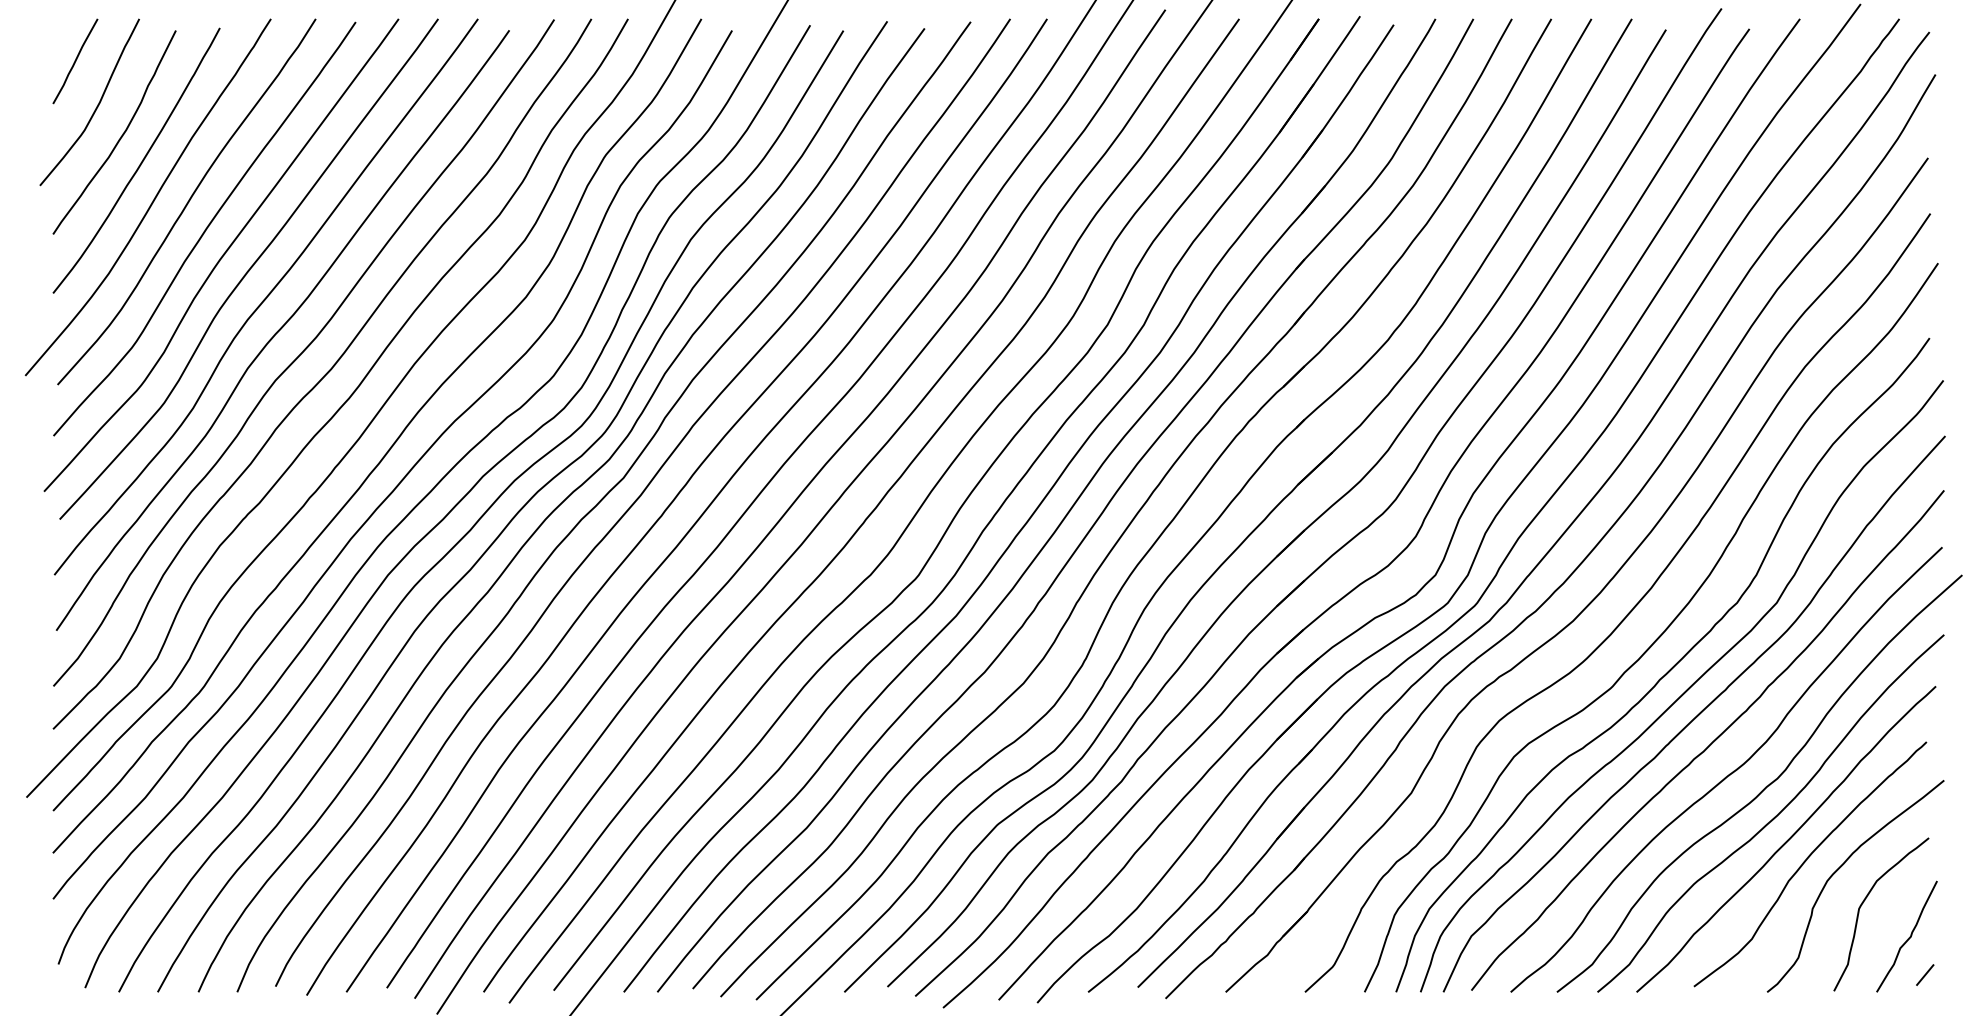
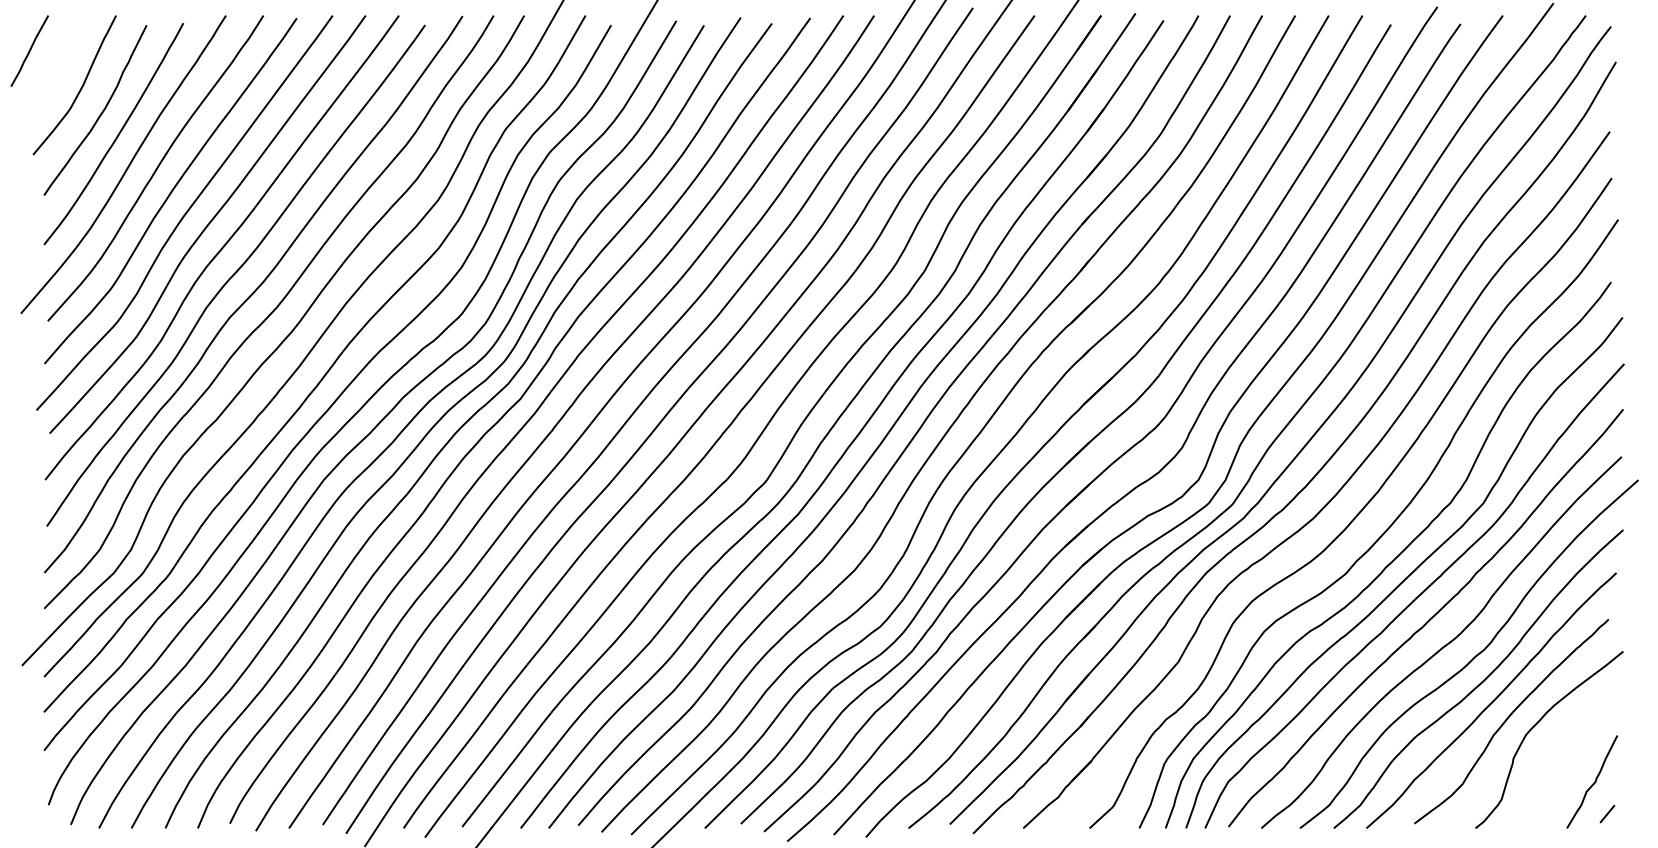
line: (75, 60) -> (29, 50), moved
curve: (1862, 904) -> (1555, 755), removed

